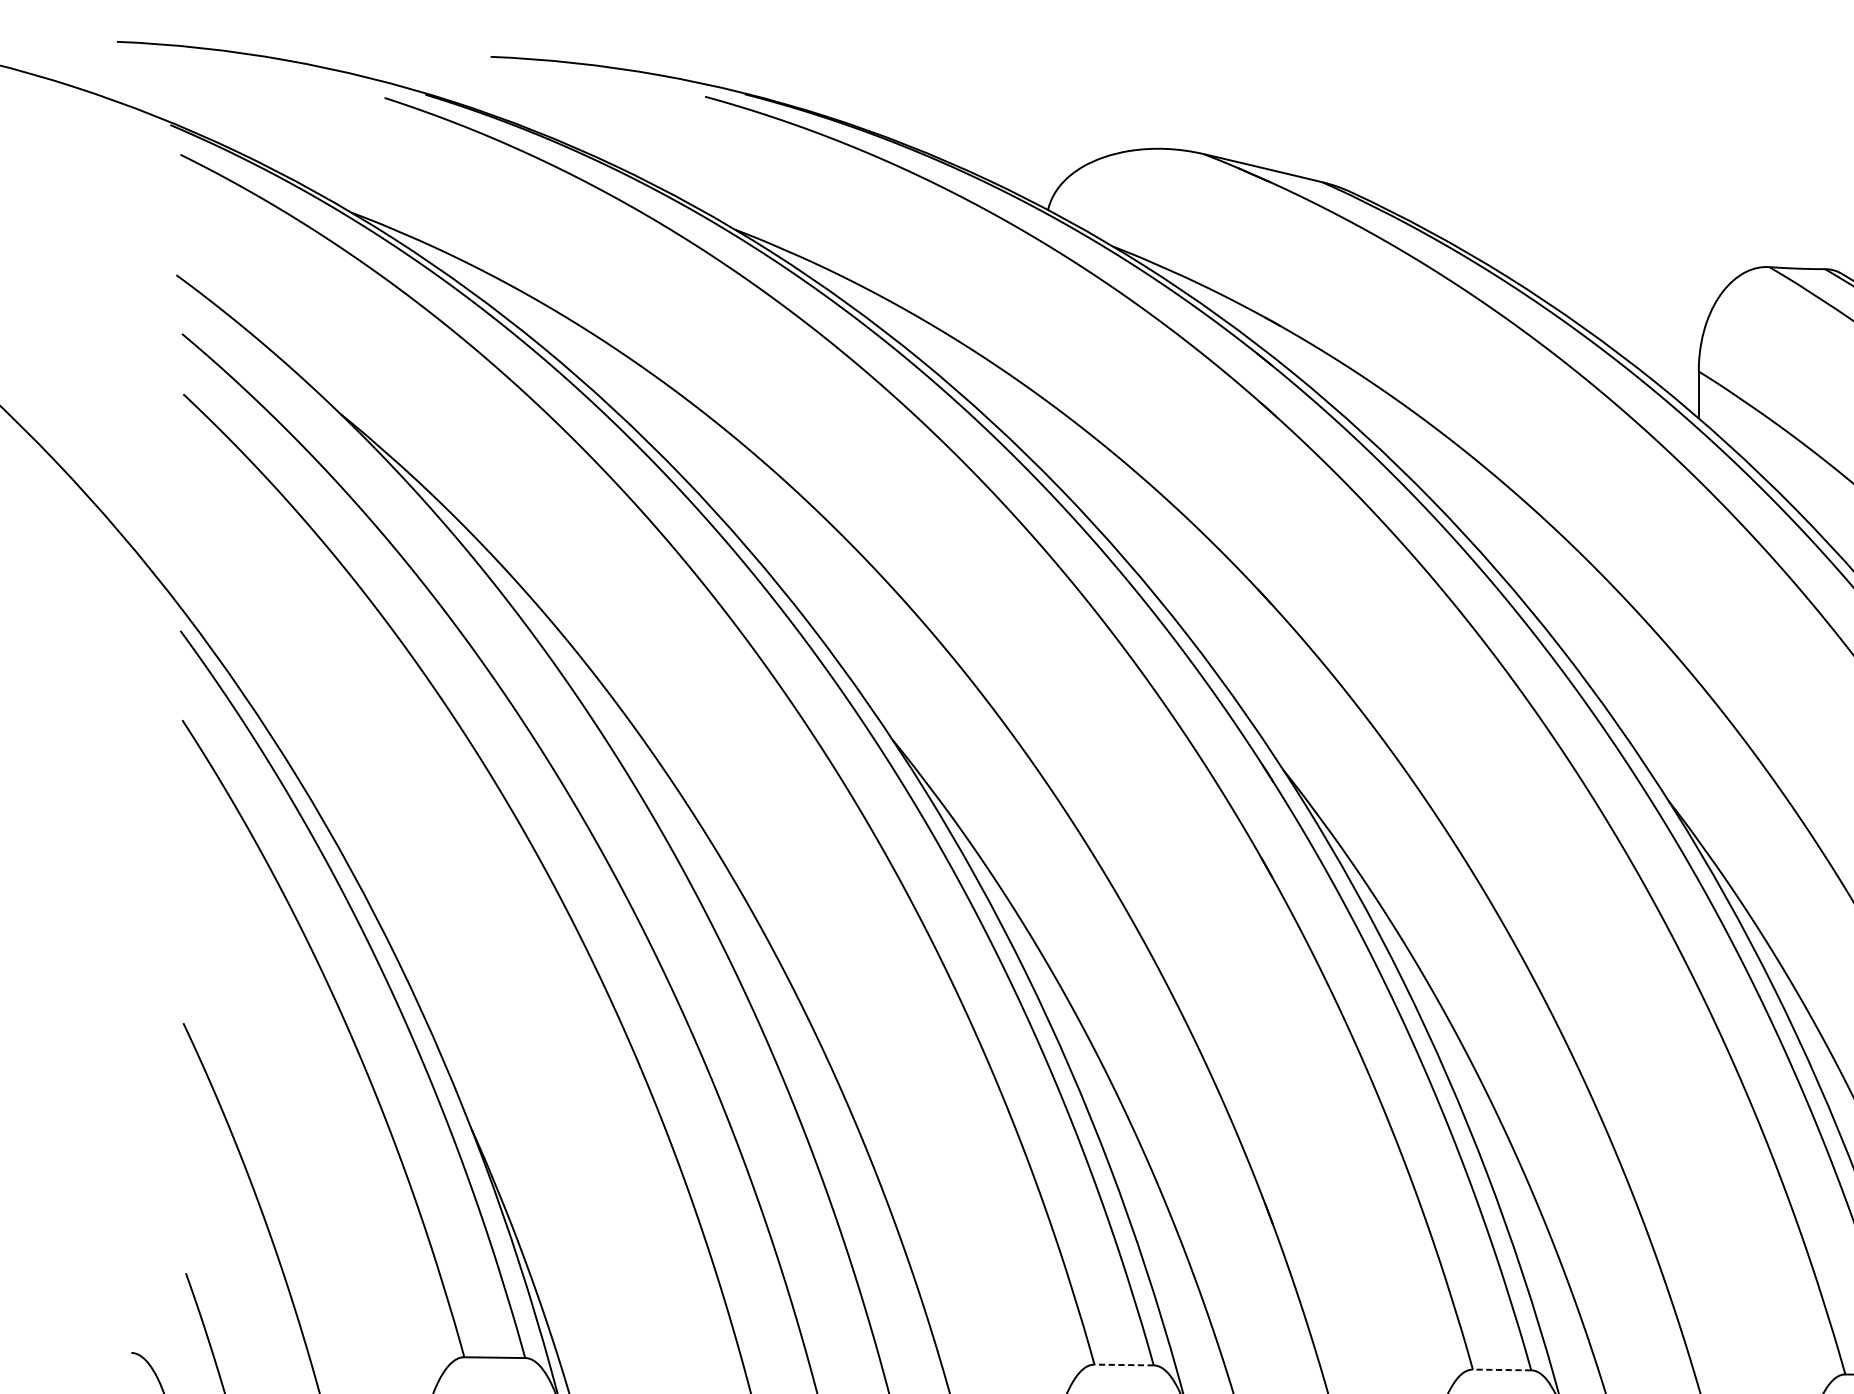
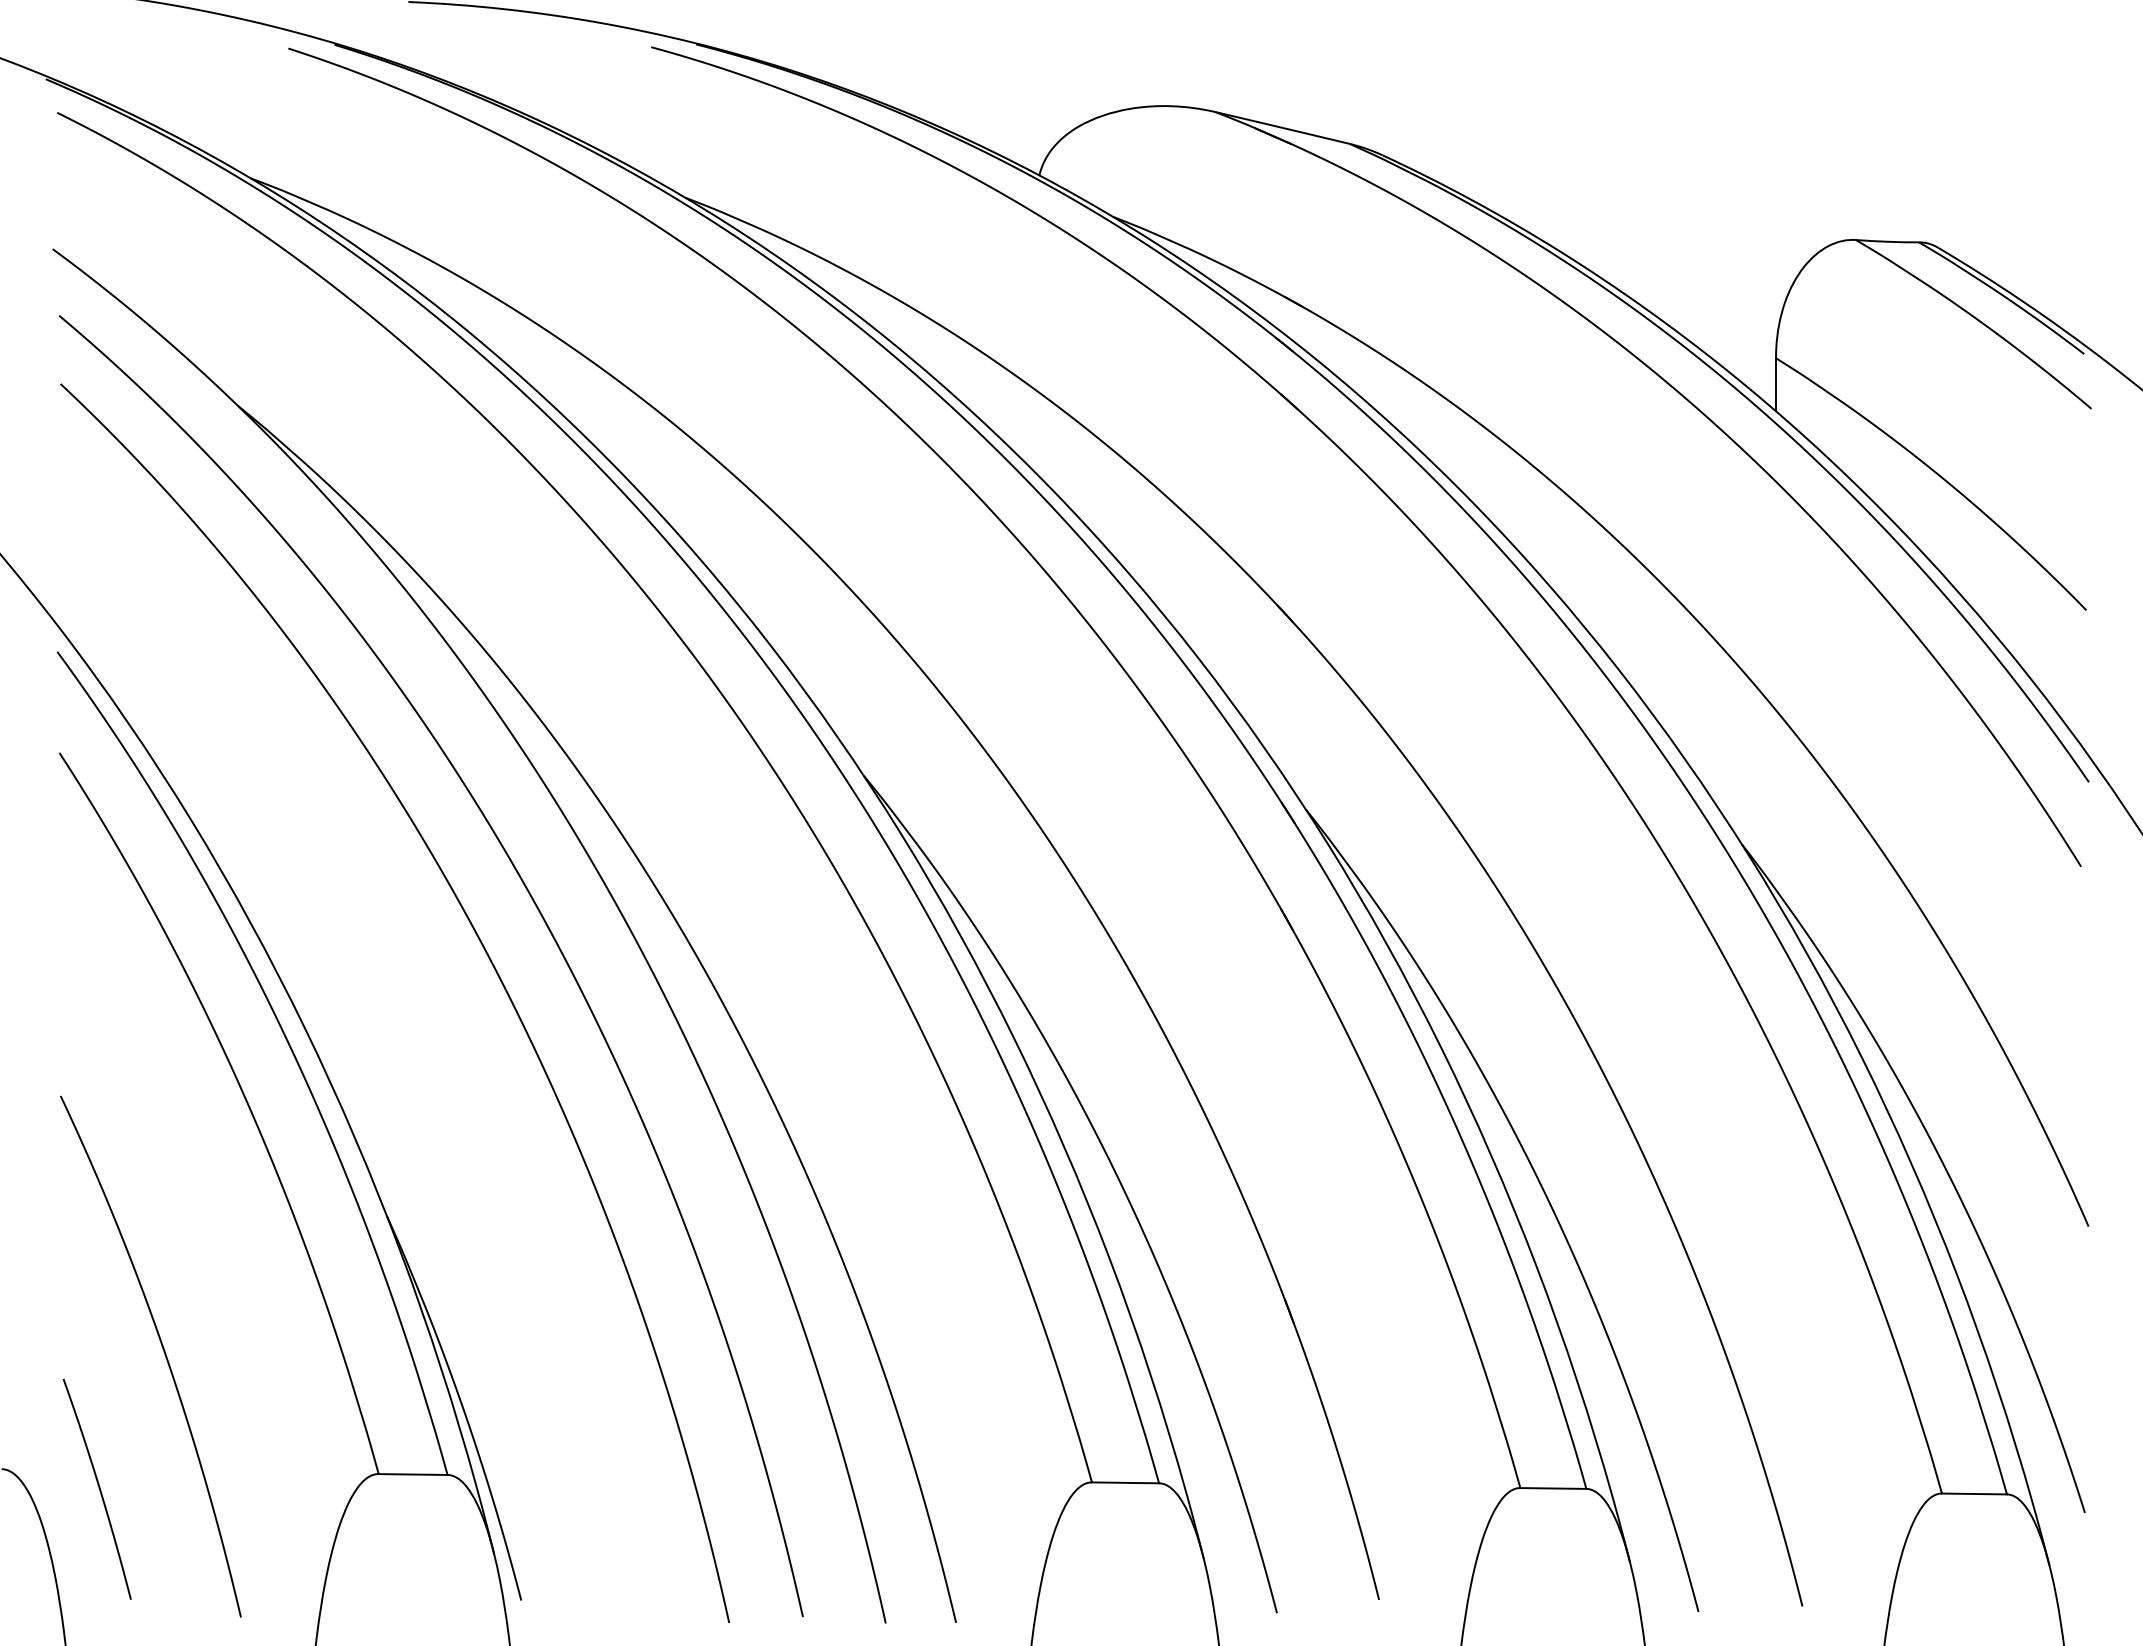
line: (1124, 1364) -> (1125, 1482), dashed -> solid
line: (1501, 1370) -> (1552, 1488), dashed -> solid

